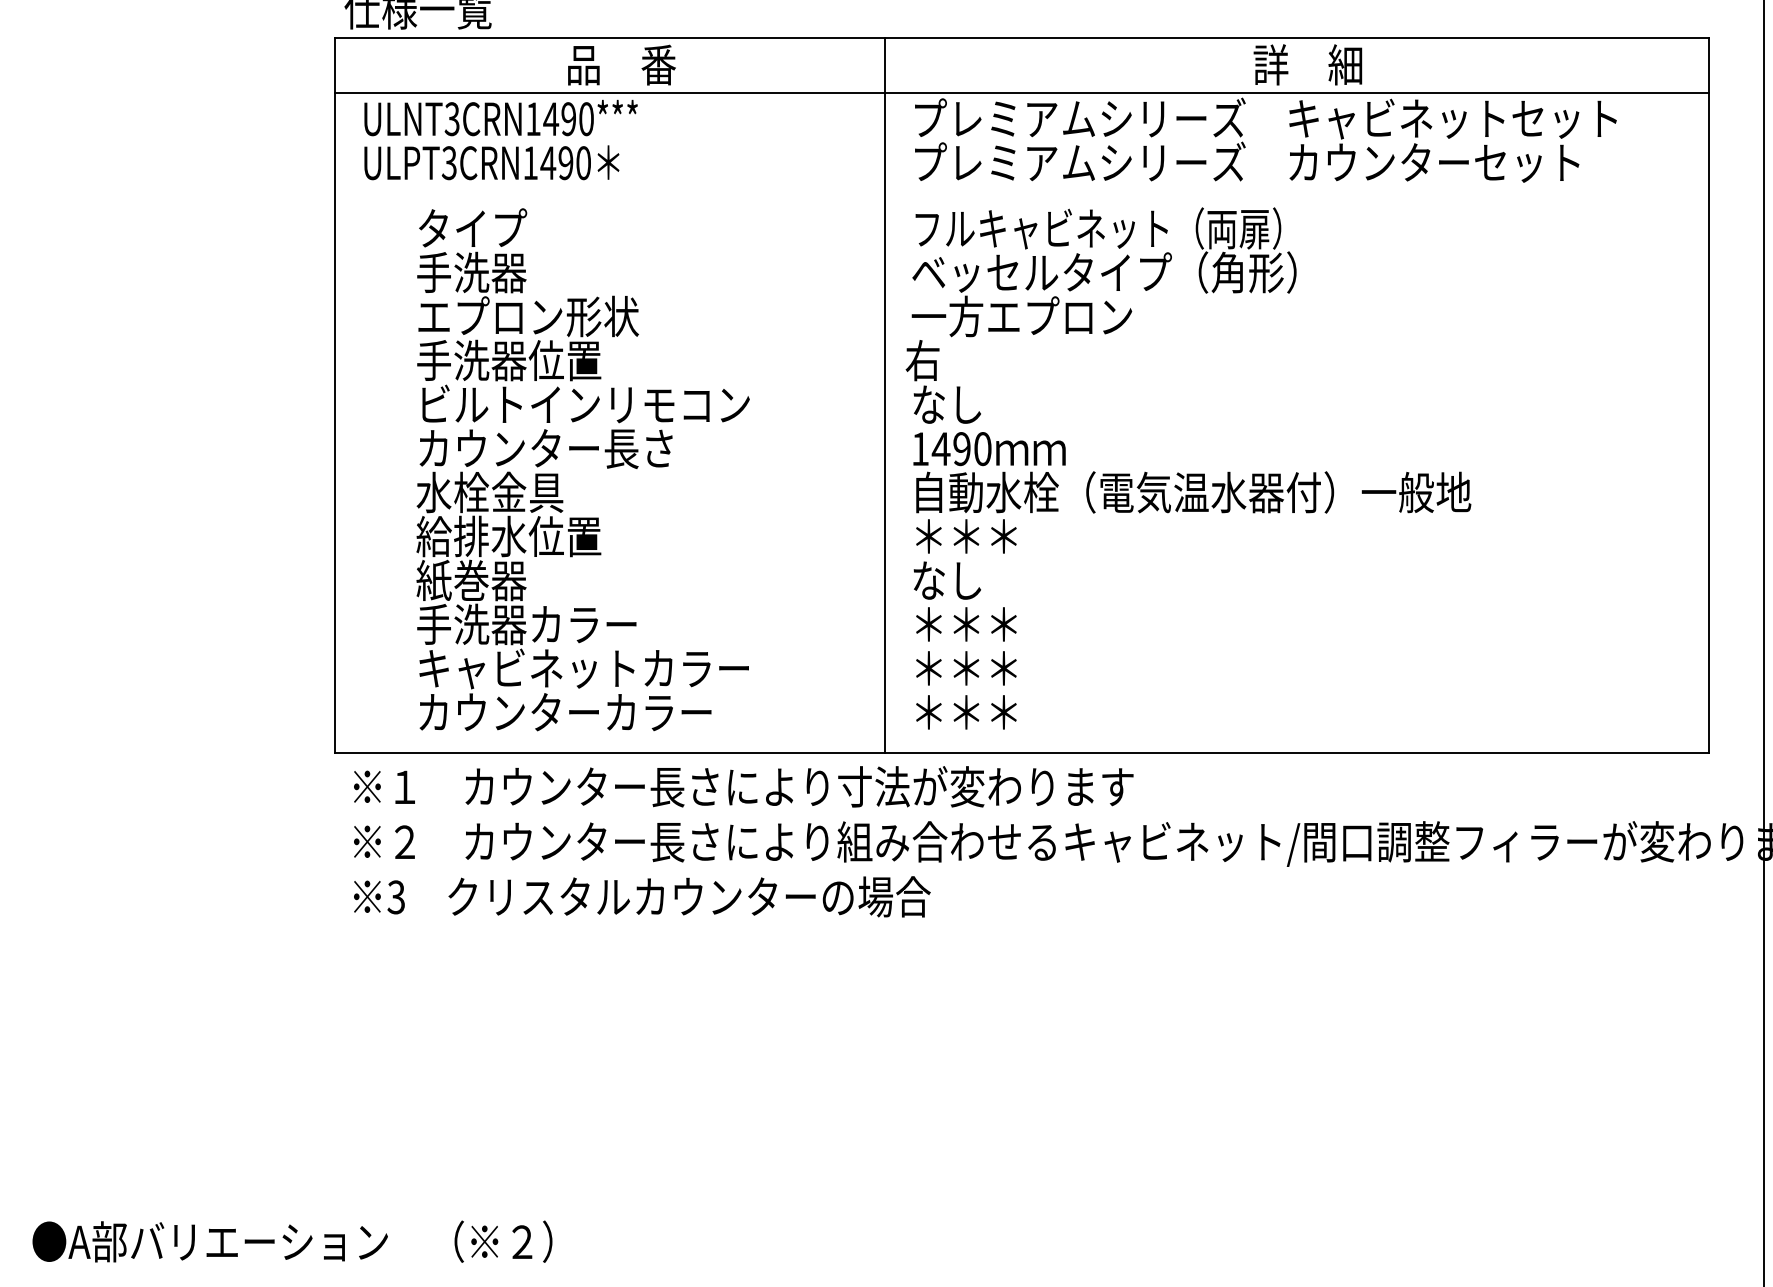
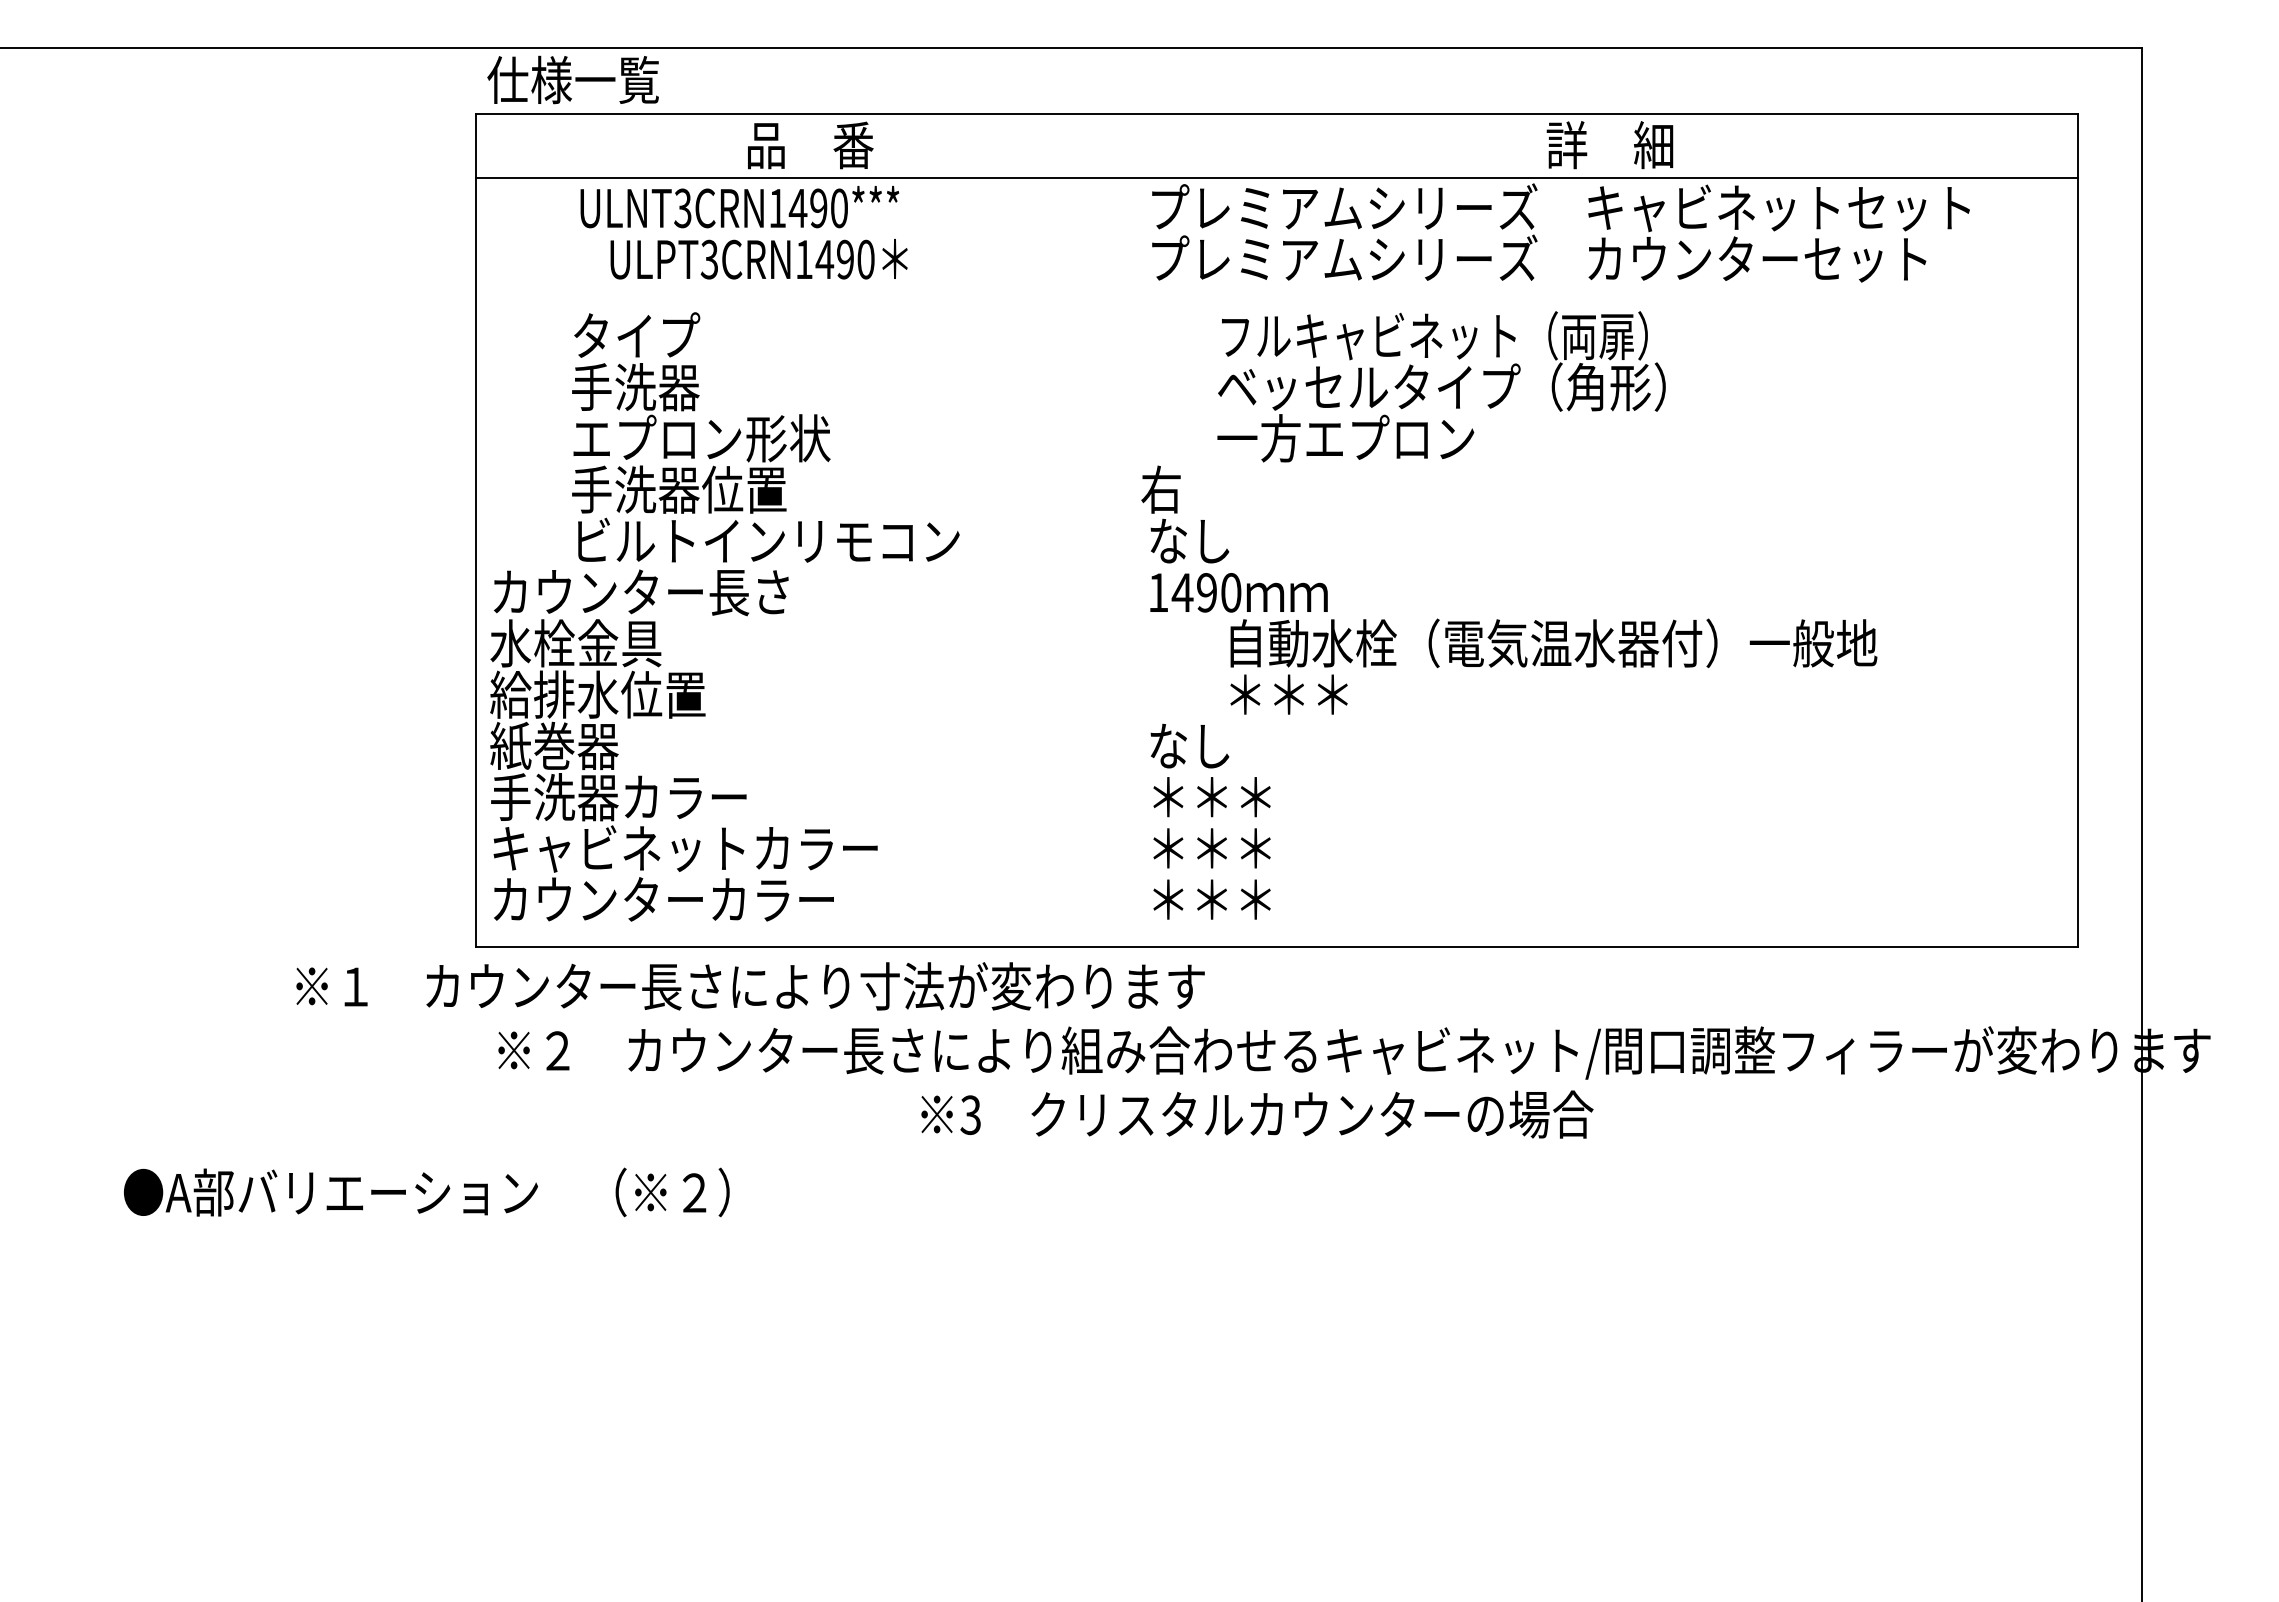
text: (500, 118) -> (739, 207), moved
text: (491, 163) -> (758, 259), moved
text: (1104, 272) -> (1441, 386), moved
line: (884, 394) -> (1116, 529), removed
text: (1193, 512) -> (1553, 666), moved
text: (582, 580) -> (683, 745), moved
text: (743, 786) -> (750, 986), moved
text: (642, 896) -> (1257, 1114), moved
text: (292, 1241) -> (426, 1192), moved

